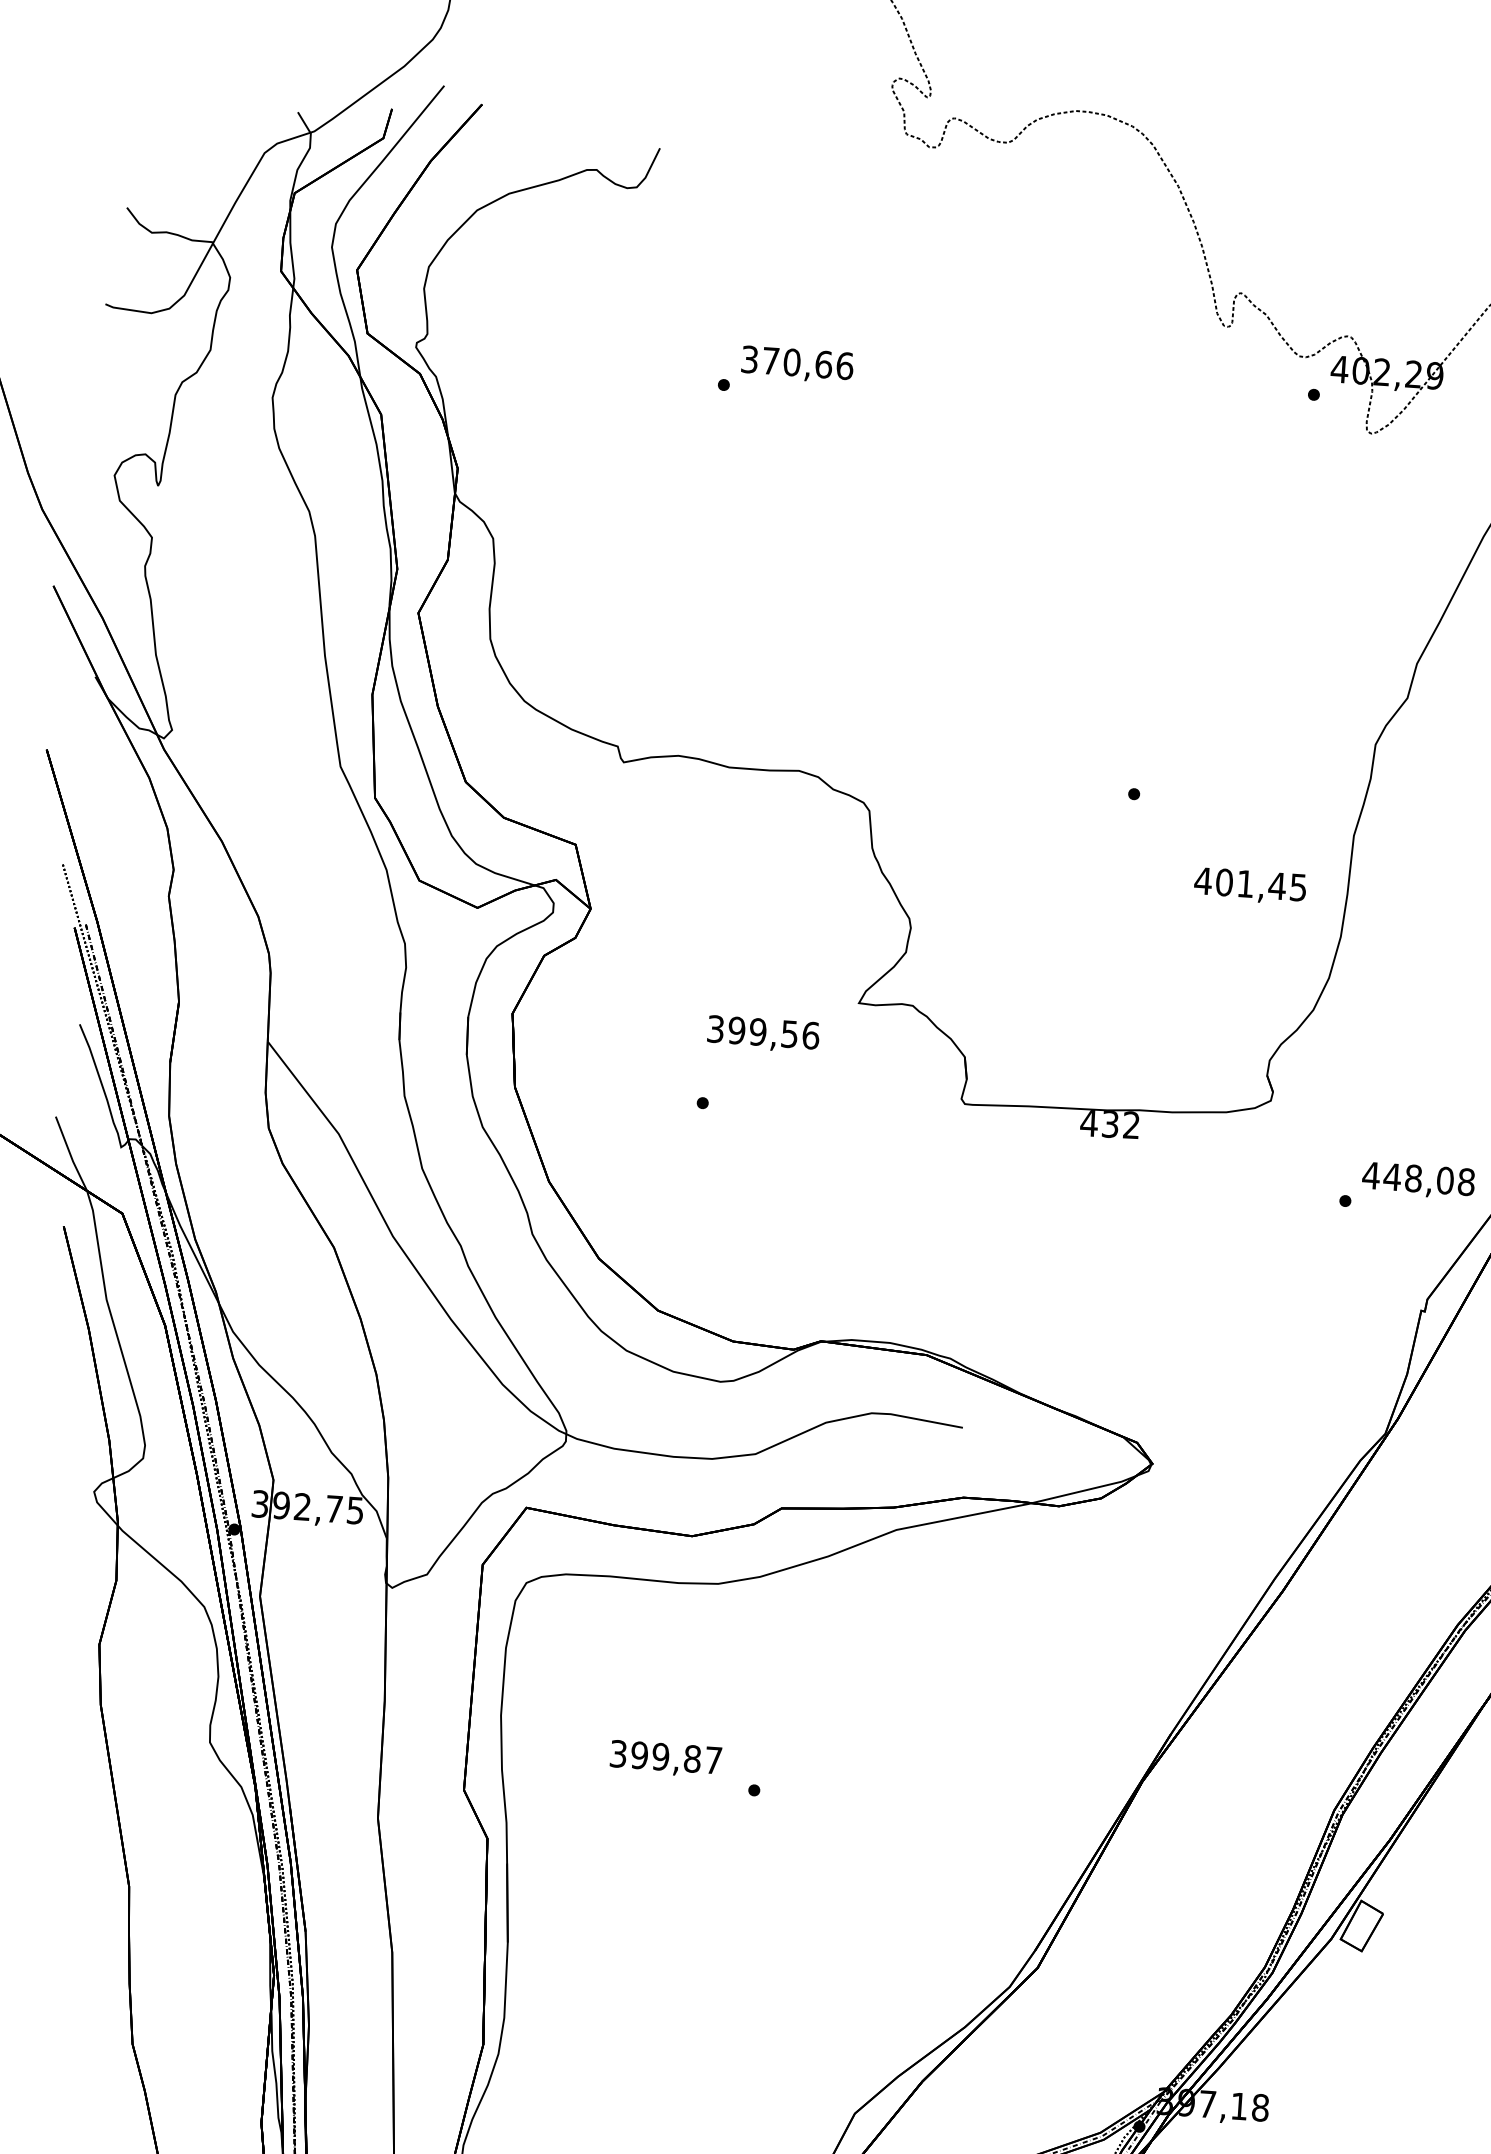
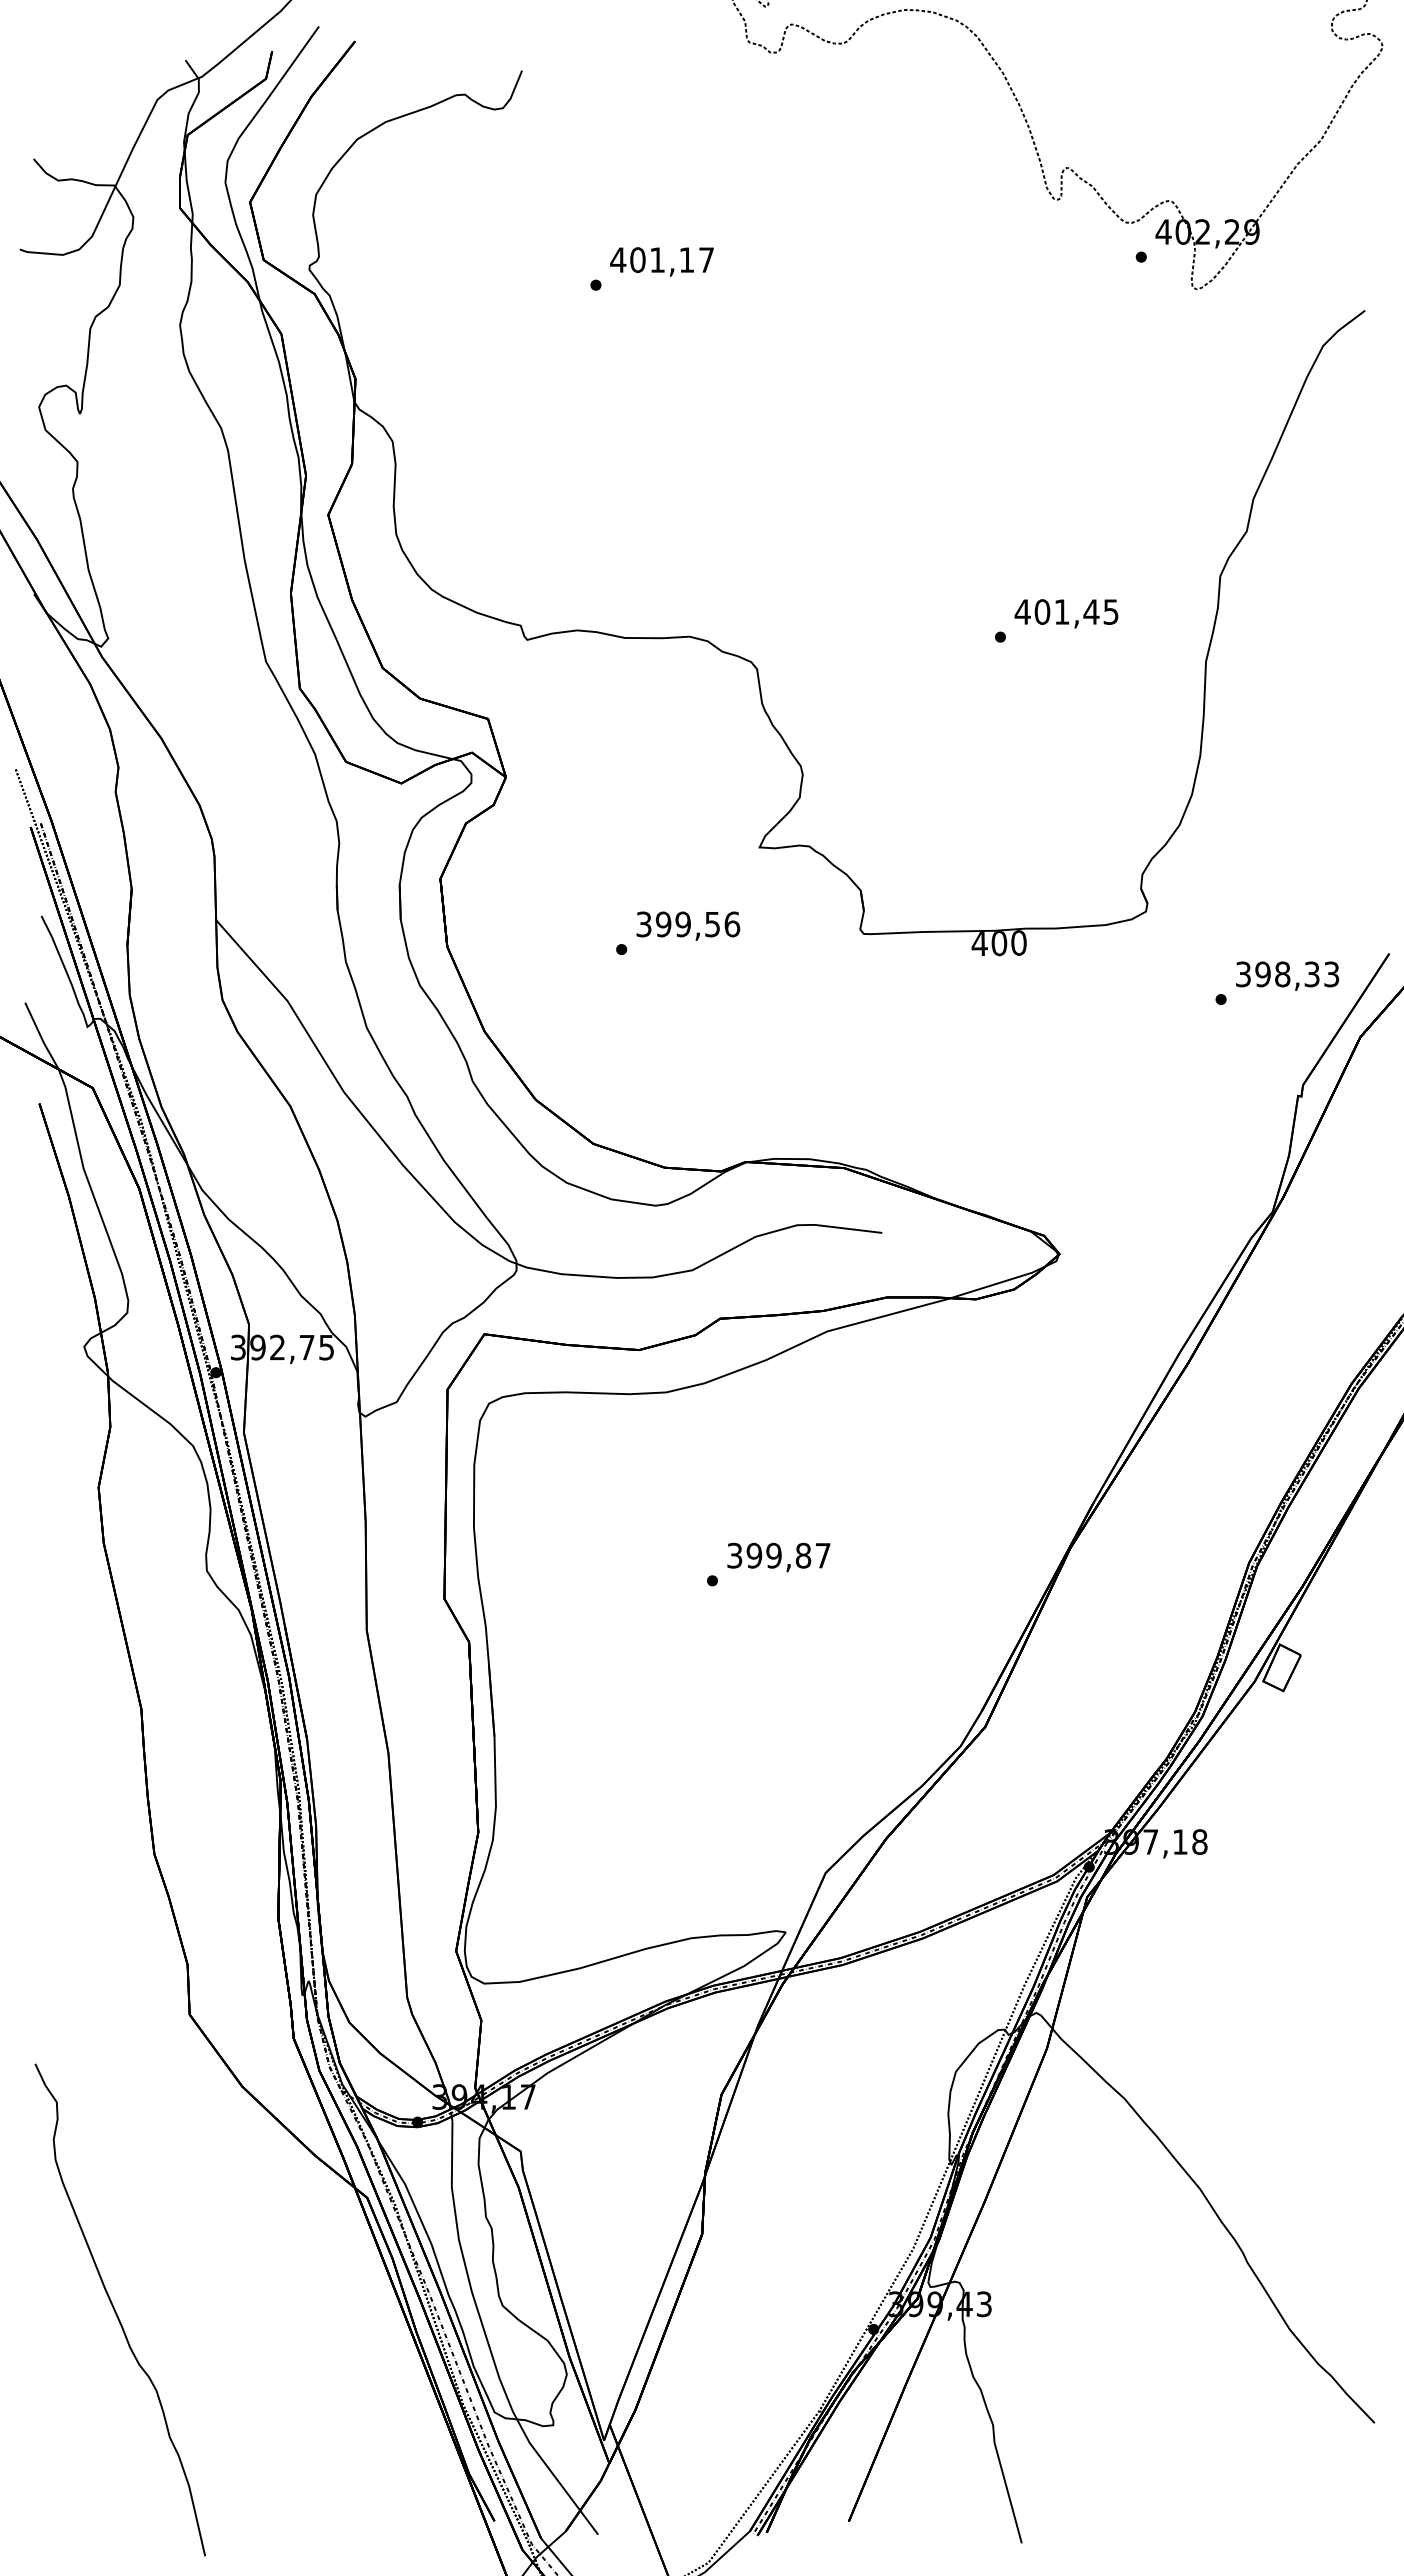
text: (797, 362) -> (662, 259), 370,66 -> 401,17
text: (1250, 885) -> (1066, 613), moved
text: (763, 1033) -> (688, 925), moved
text: (1120, 1125) -> (1008, 943), 432 -> 400
text: (1418, 1178) -> (1287, 974), 448,08 -> 398,33
text: (665, 1759) -> (778, 1557), moved

